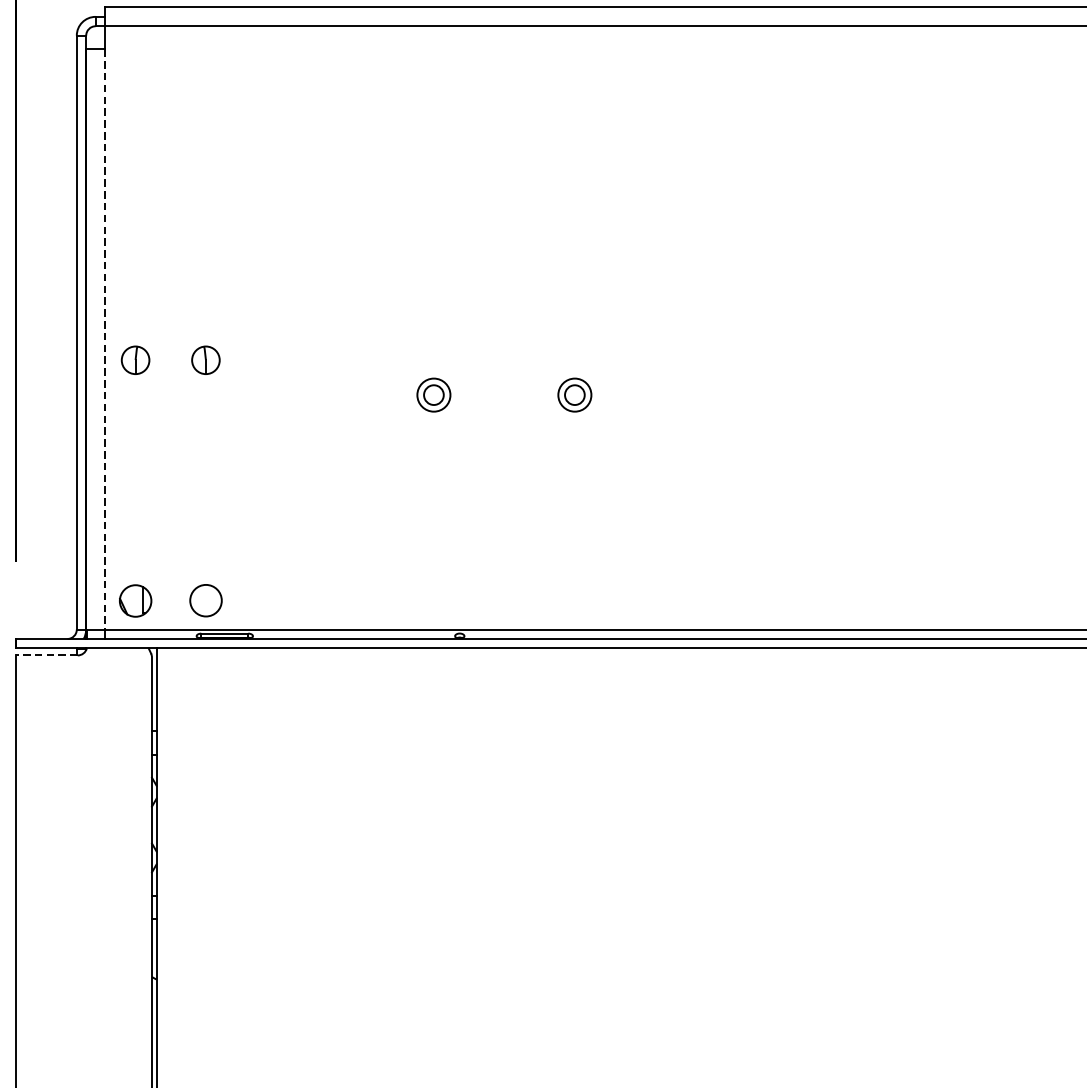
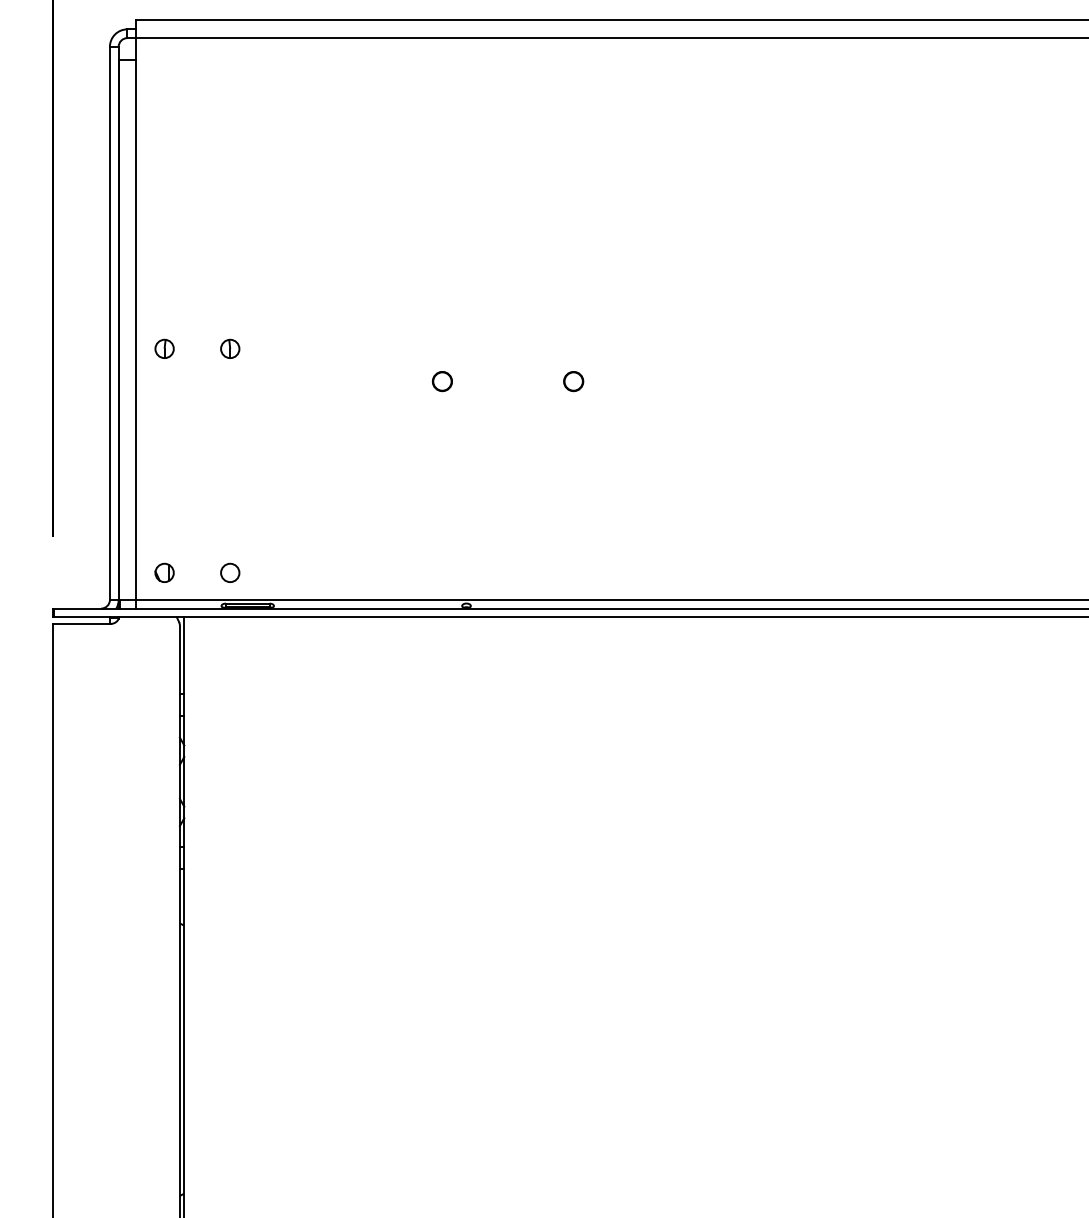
line: (105, 340) -> (136, 330), dashed -> solid
part: (135, 359) -> (164, 348), size x0.71
part: (206, 359) -> (230, 348), size x0.71
circle: (433, 395) -> (442, 381), size x0.62
circle: (574, 395) -> (573, 381), size x0.62
part: (135, 600) -> (164, 572), size x0.62
circle: (206, 600) -> (230, 572), size x0.62
line: (46, 654) -> (81, 623), dashed -> solid

